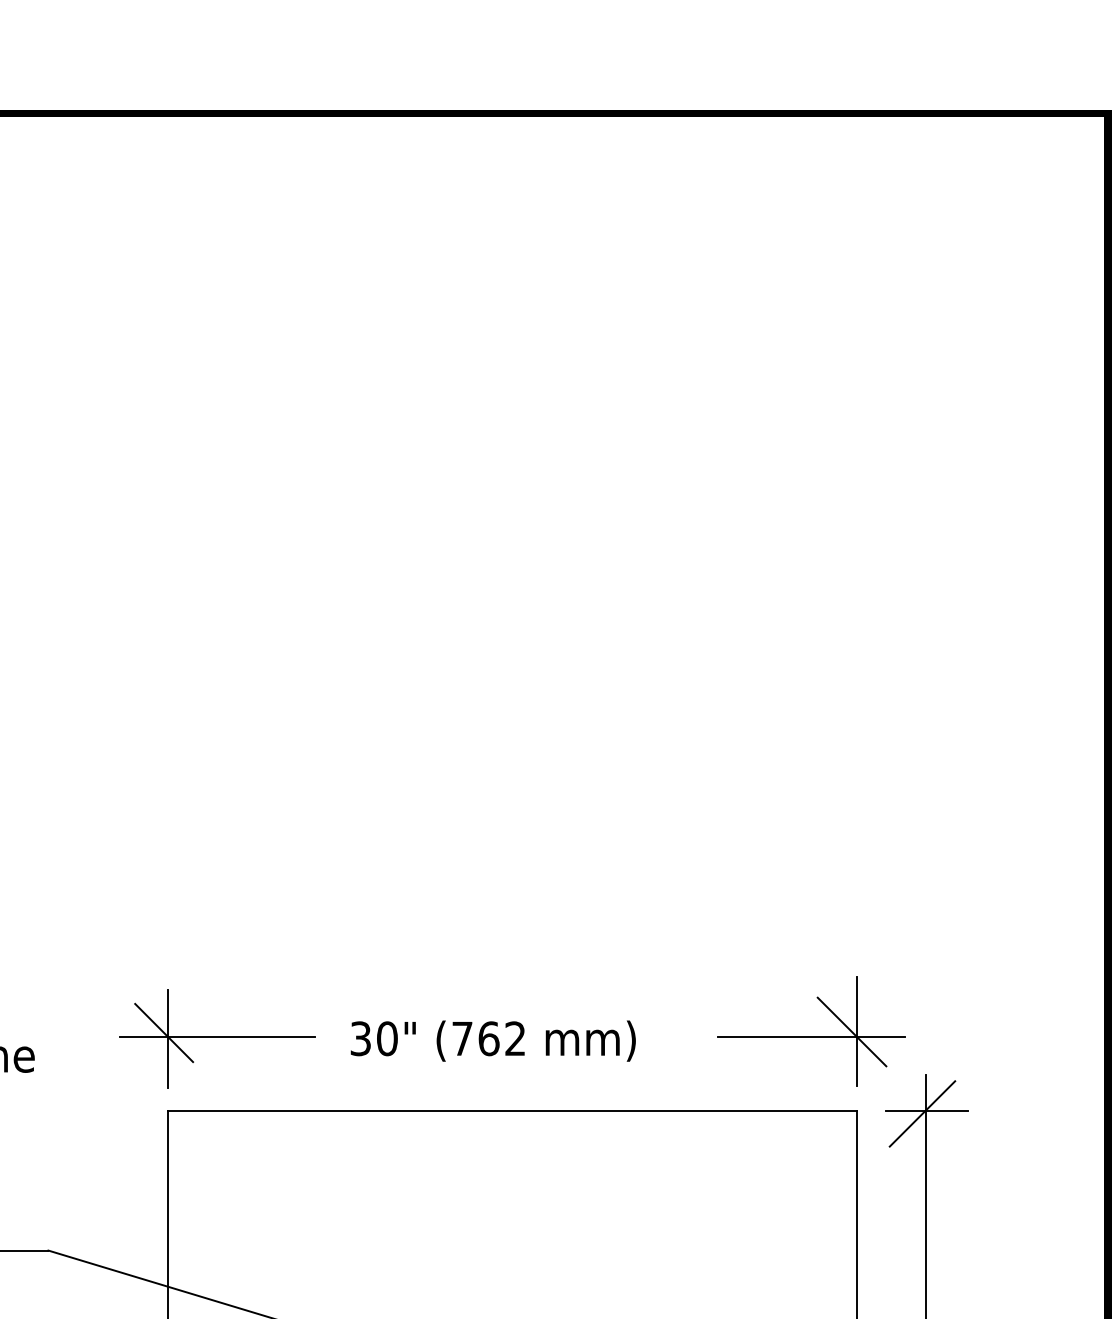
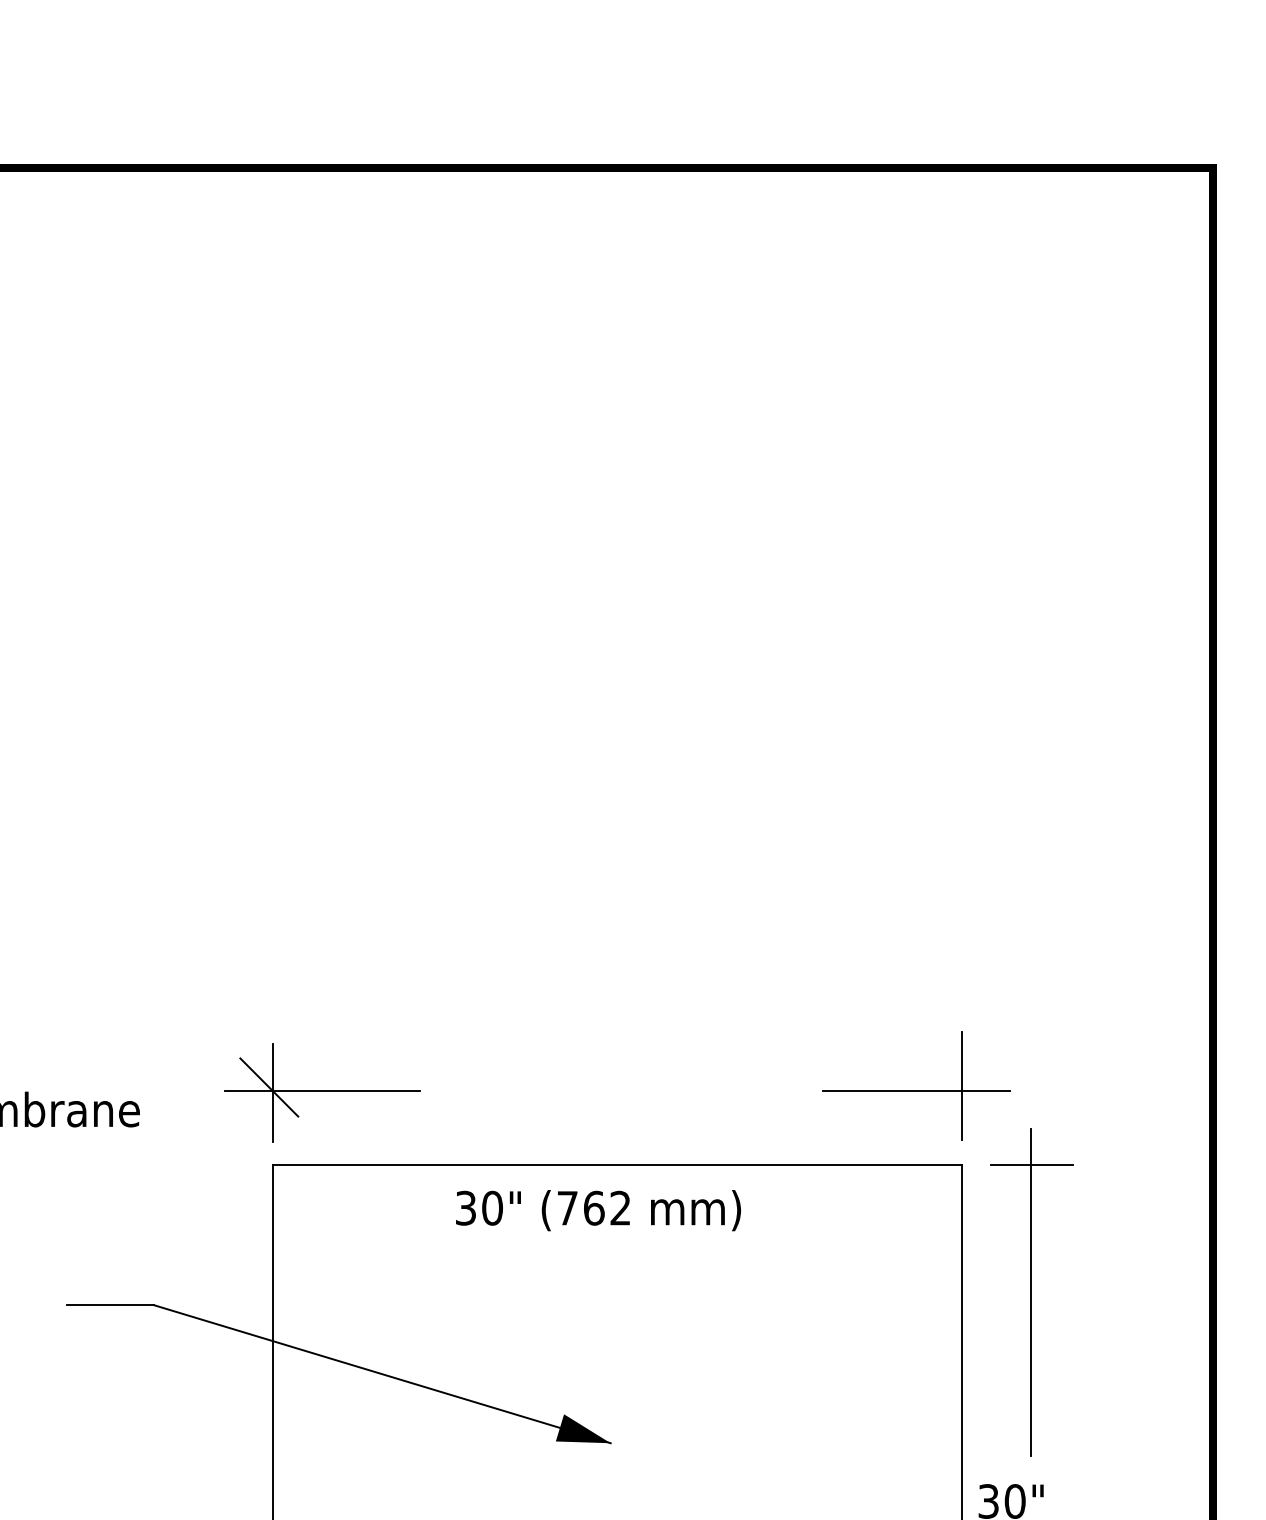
line: (851, 1032) -> (956, 1086), removed
text: (493, 1041) -> (598, 1210), moved
line: (922, 1114) -> (1027, 1168), removed

